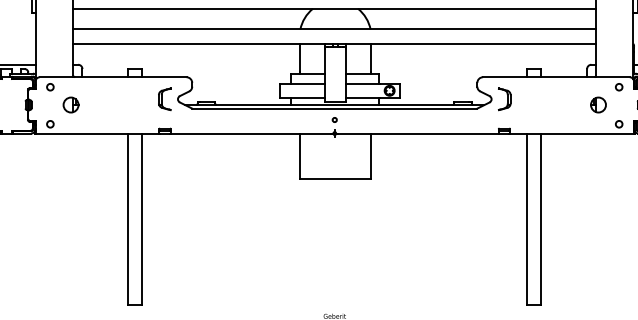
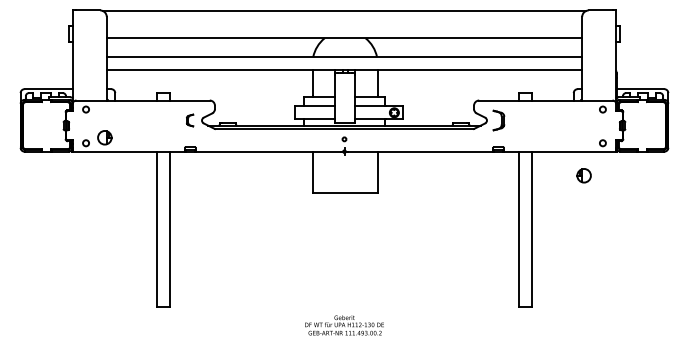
part: (164, 99) -> (189, 120), size x0.6
part: (70, 104) -> (104, 137), moved
part: (597, 104) -> (583, 175), moved

